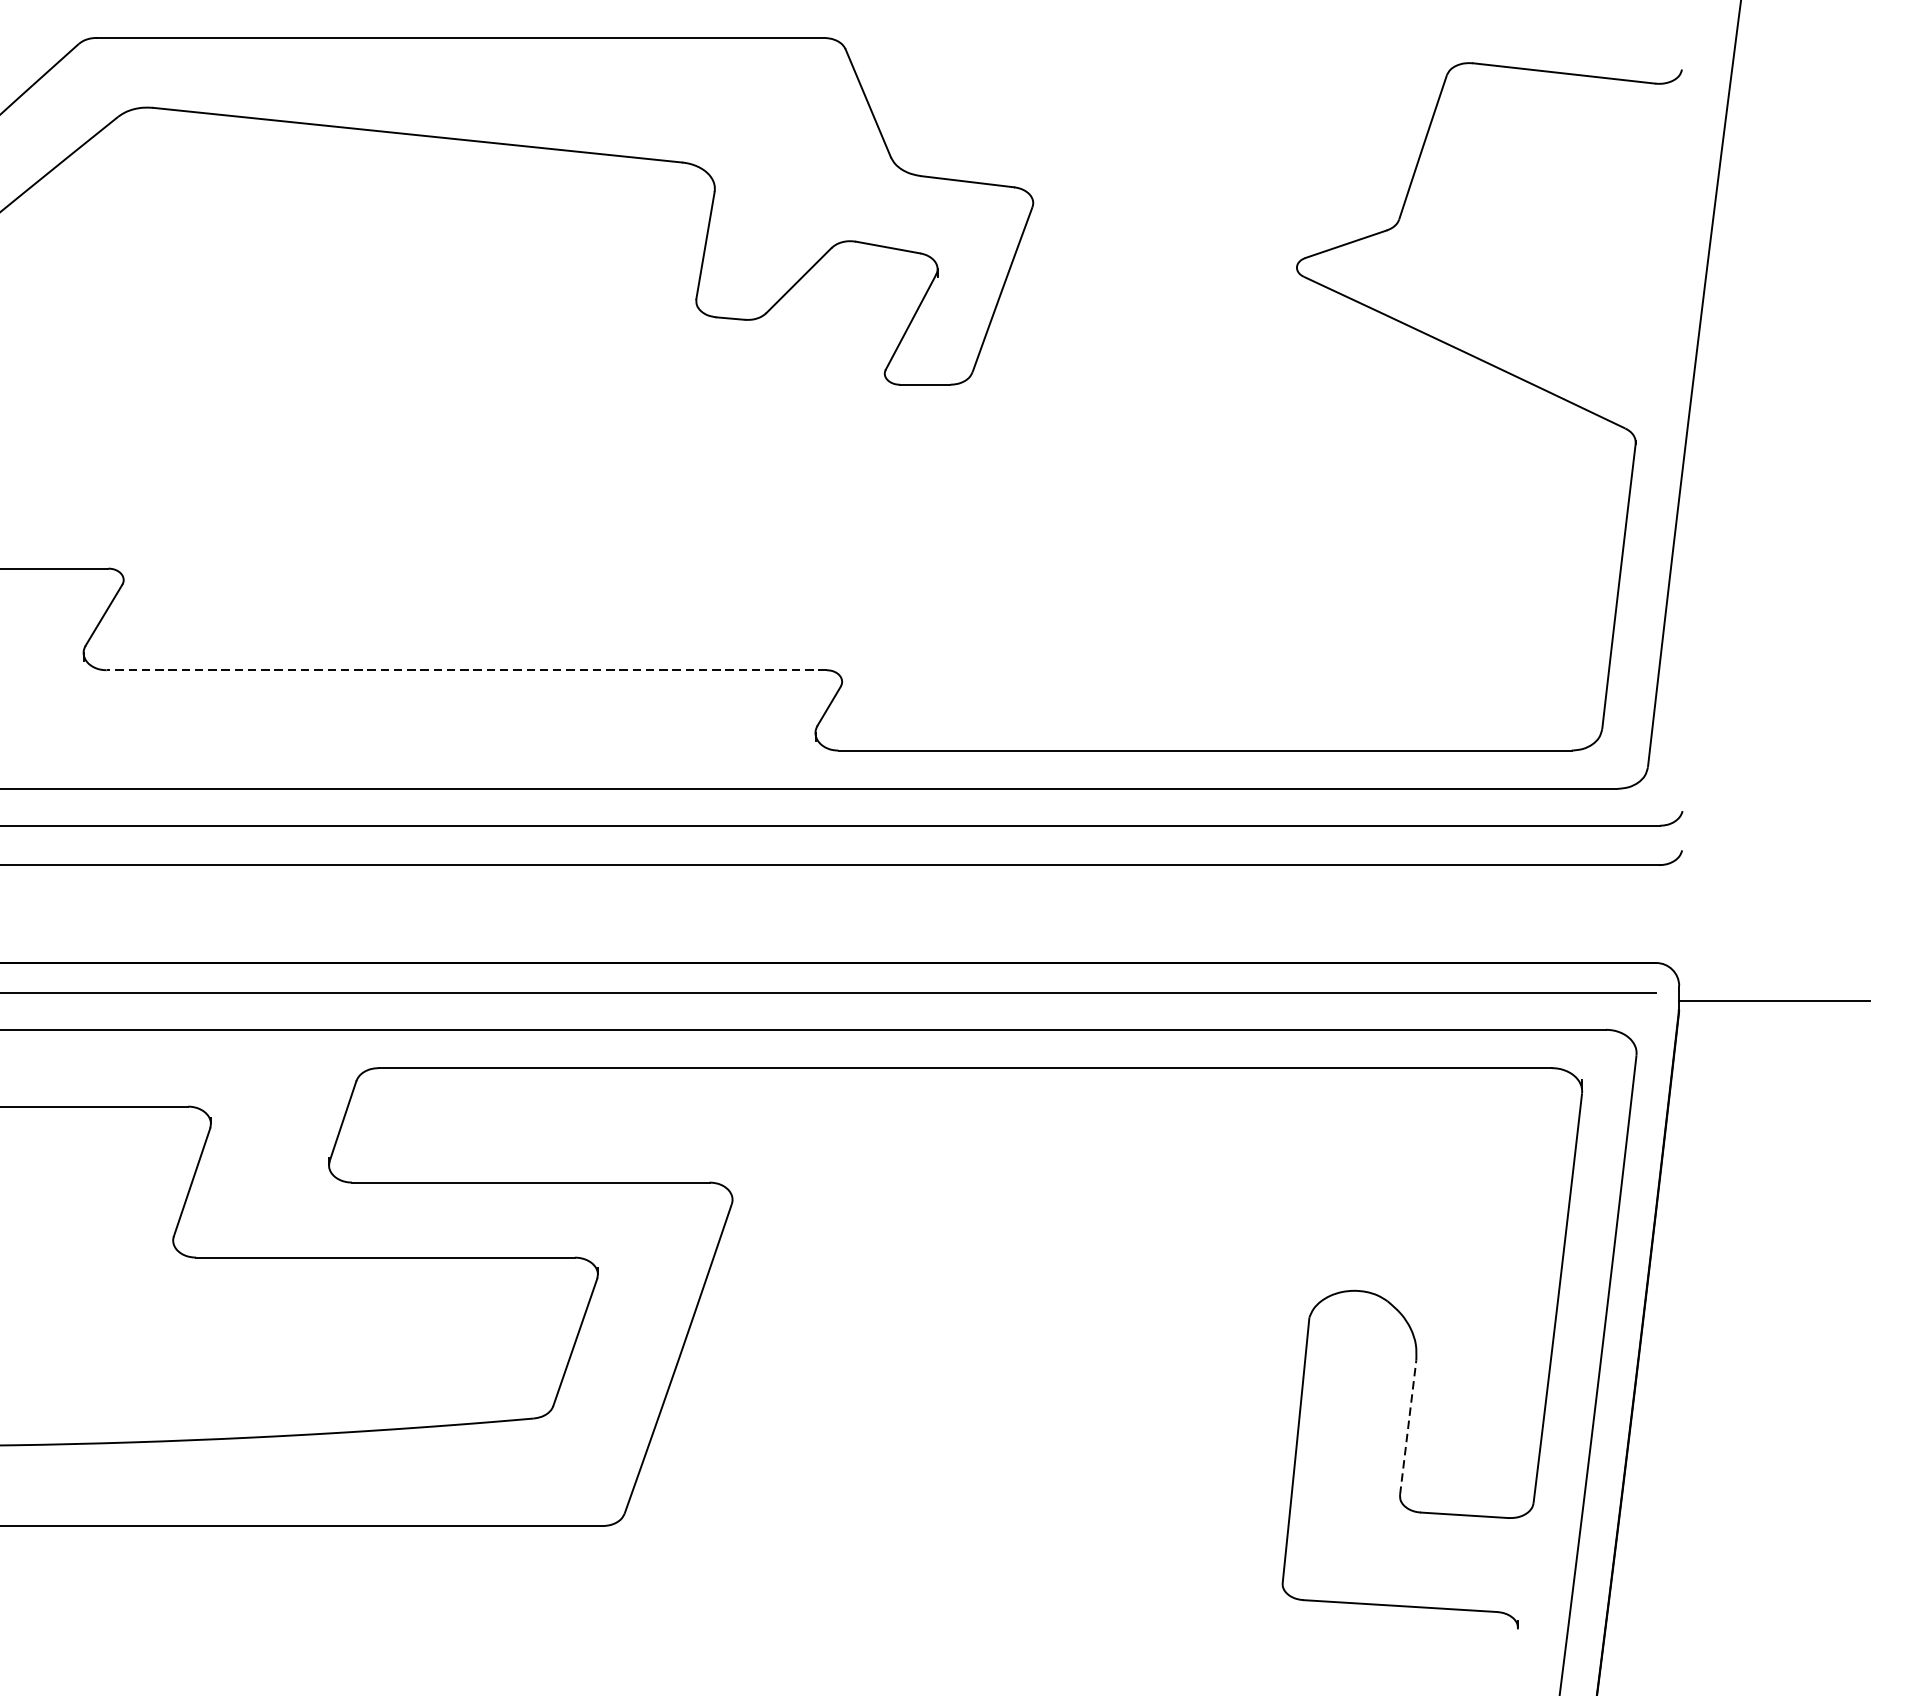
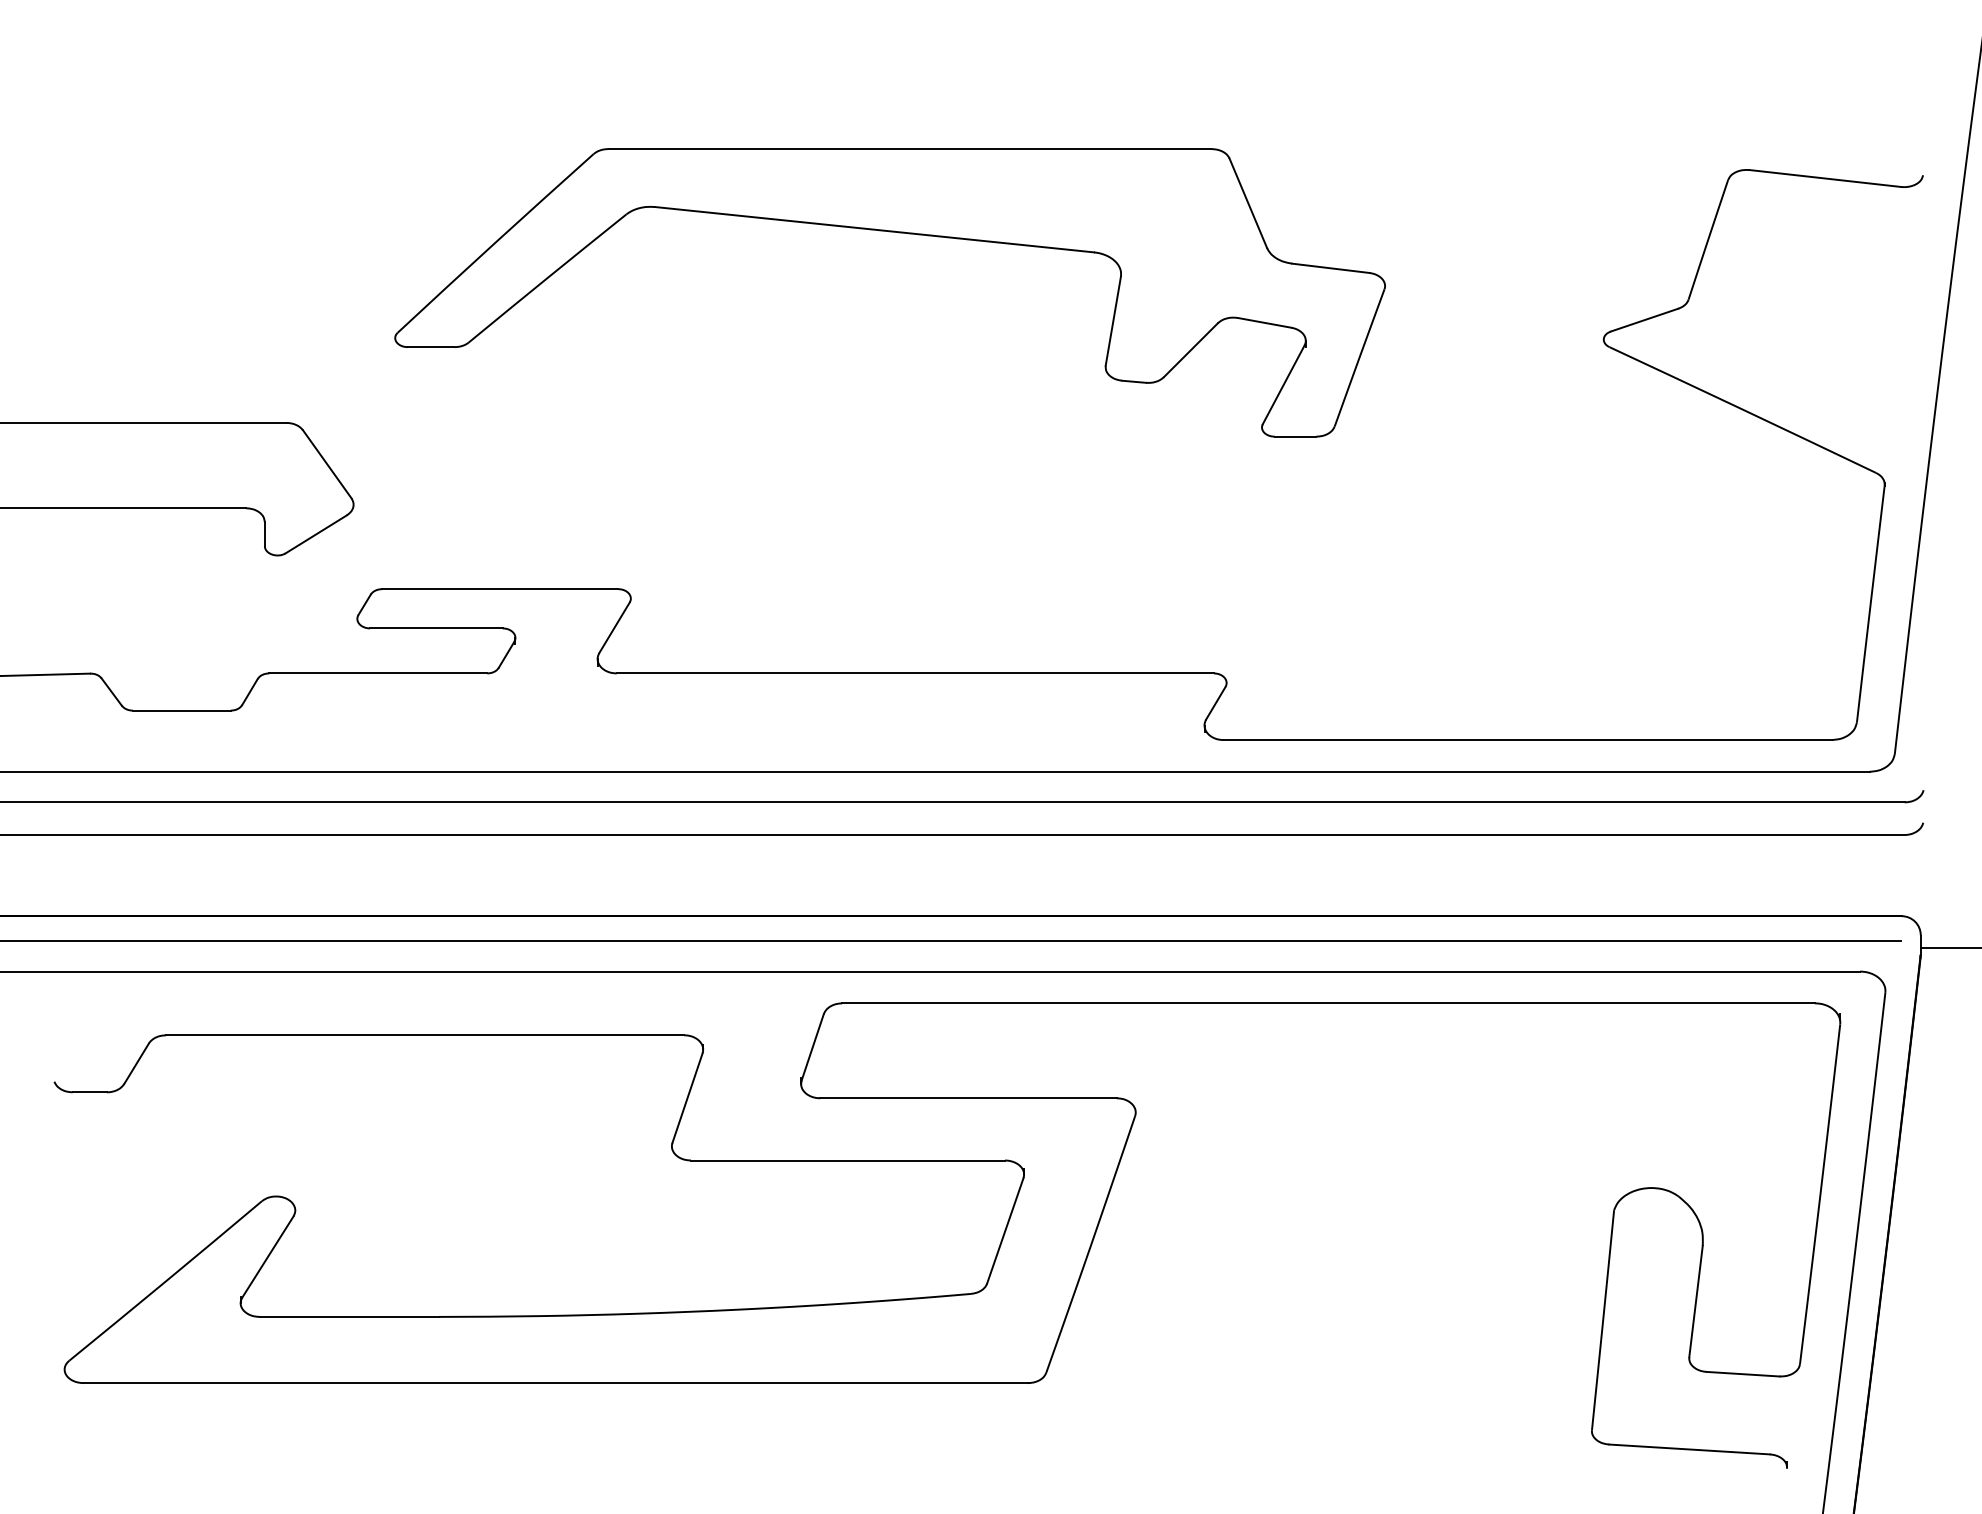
line: (466, 670) -> (915, 673), dashed -> solid
line: (1408, 1427) -> (1696, 1301), dashed -> solid

